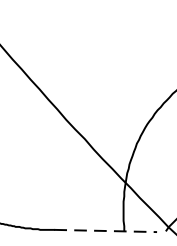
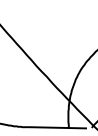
line: (107, 230) -> (59, 127), dashed -> solid

